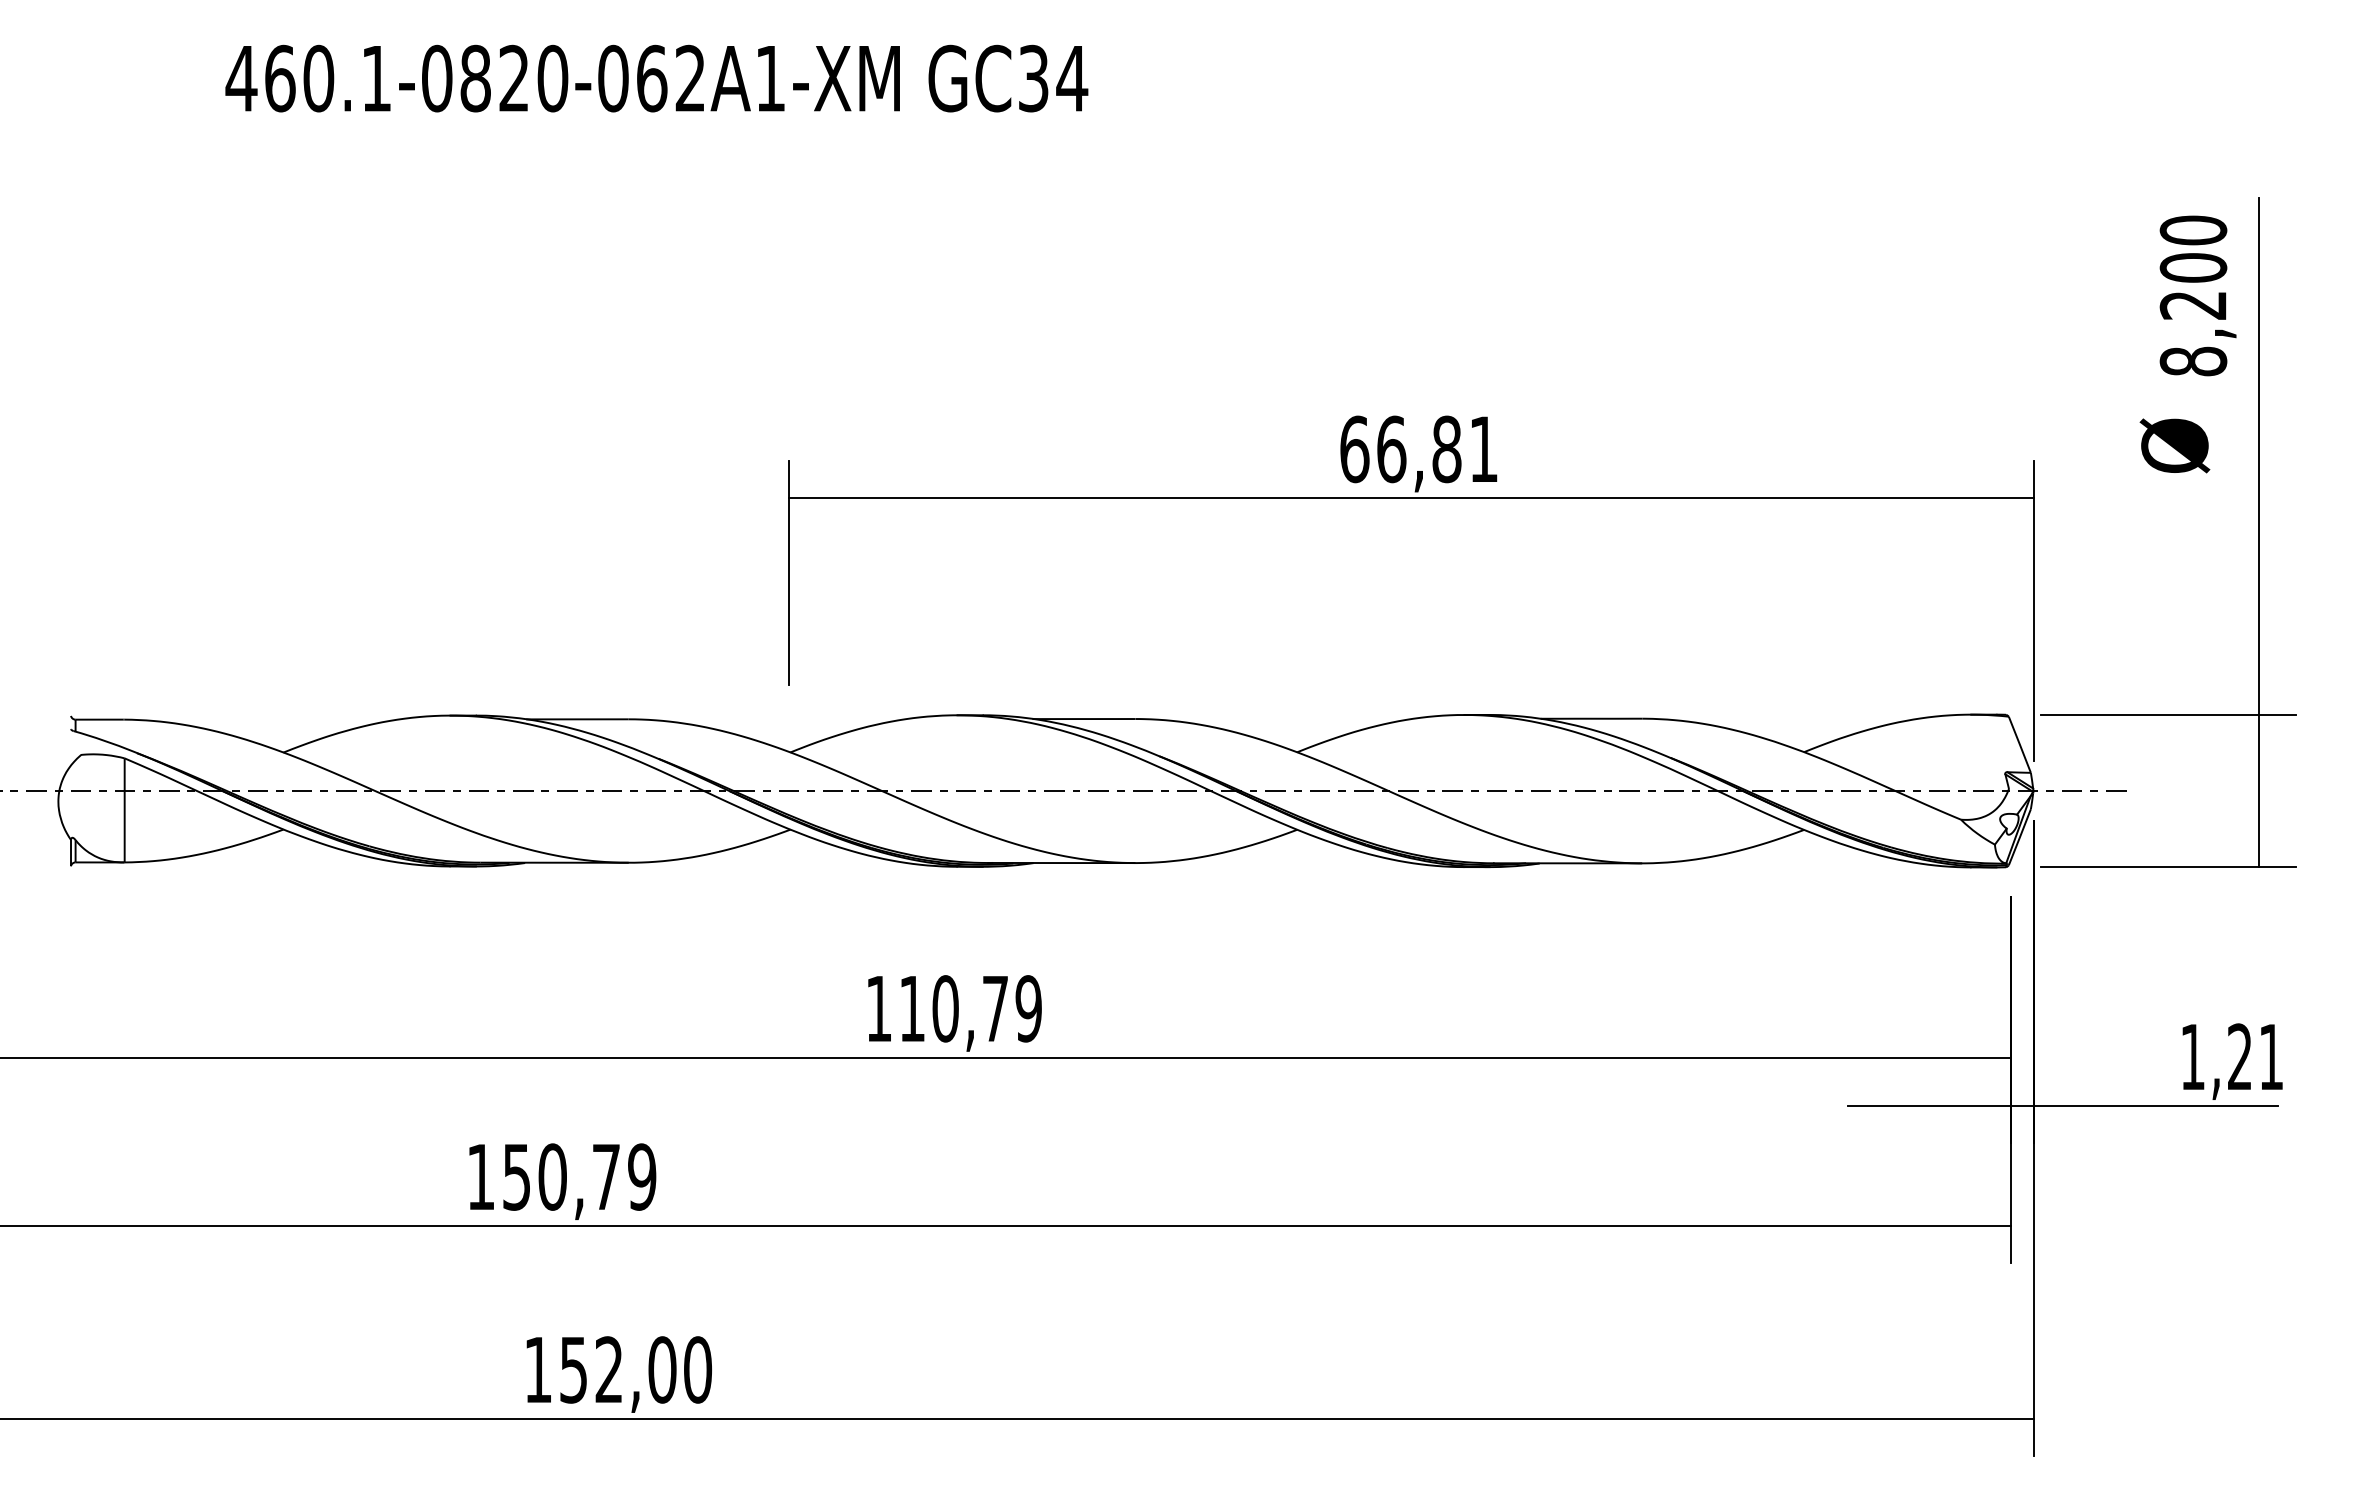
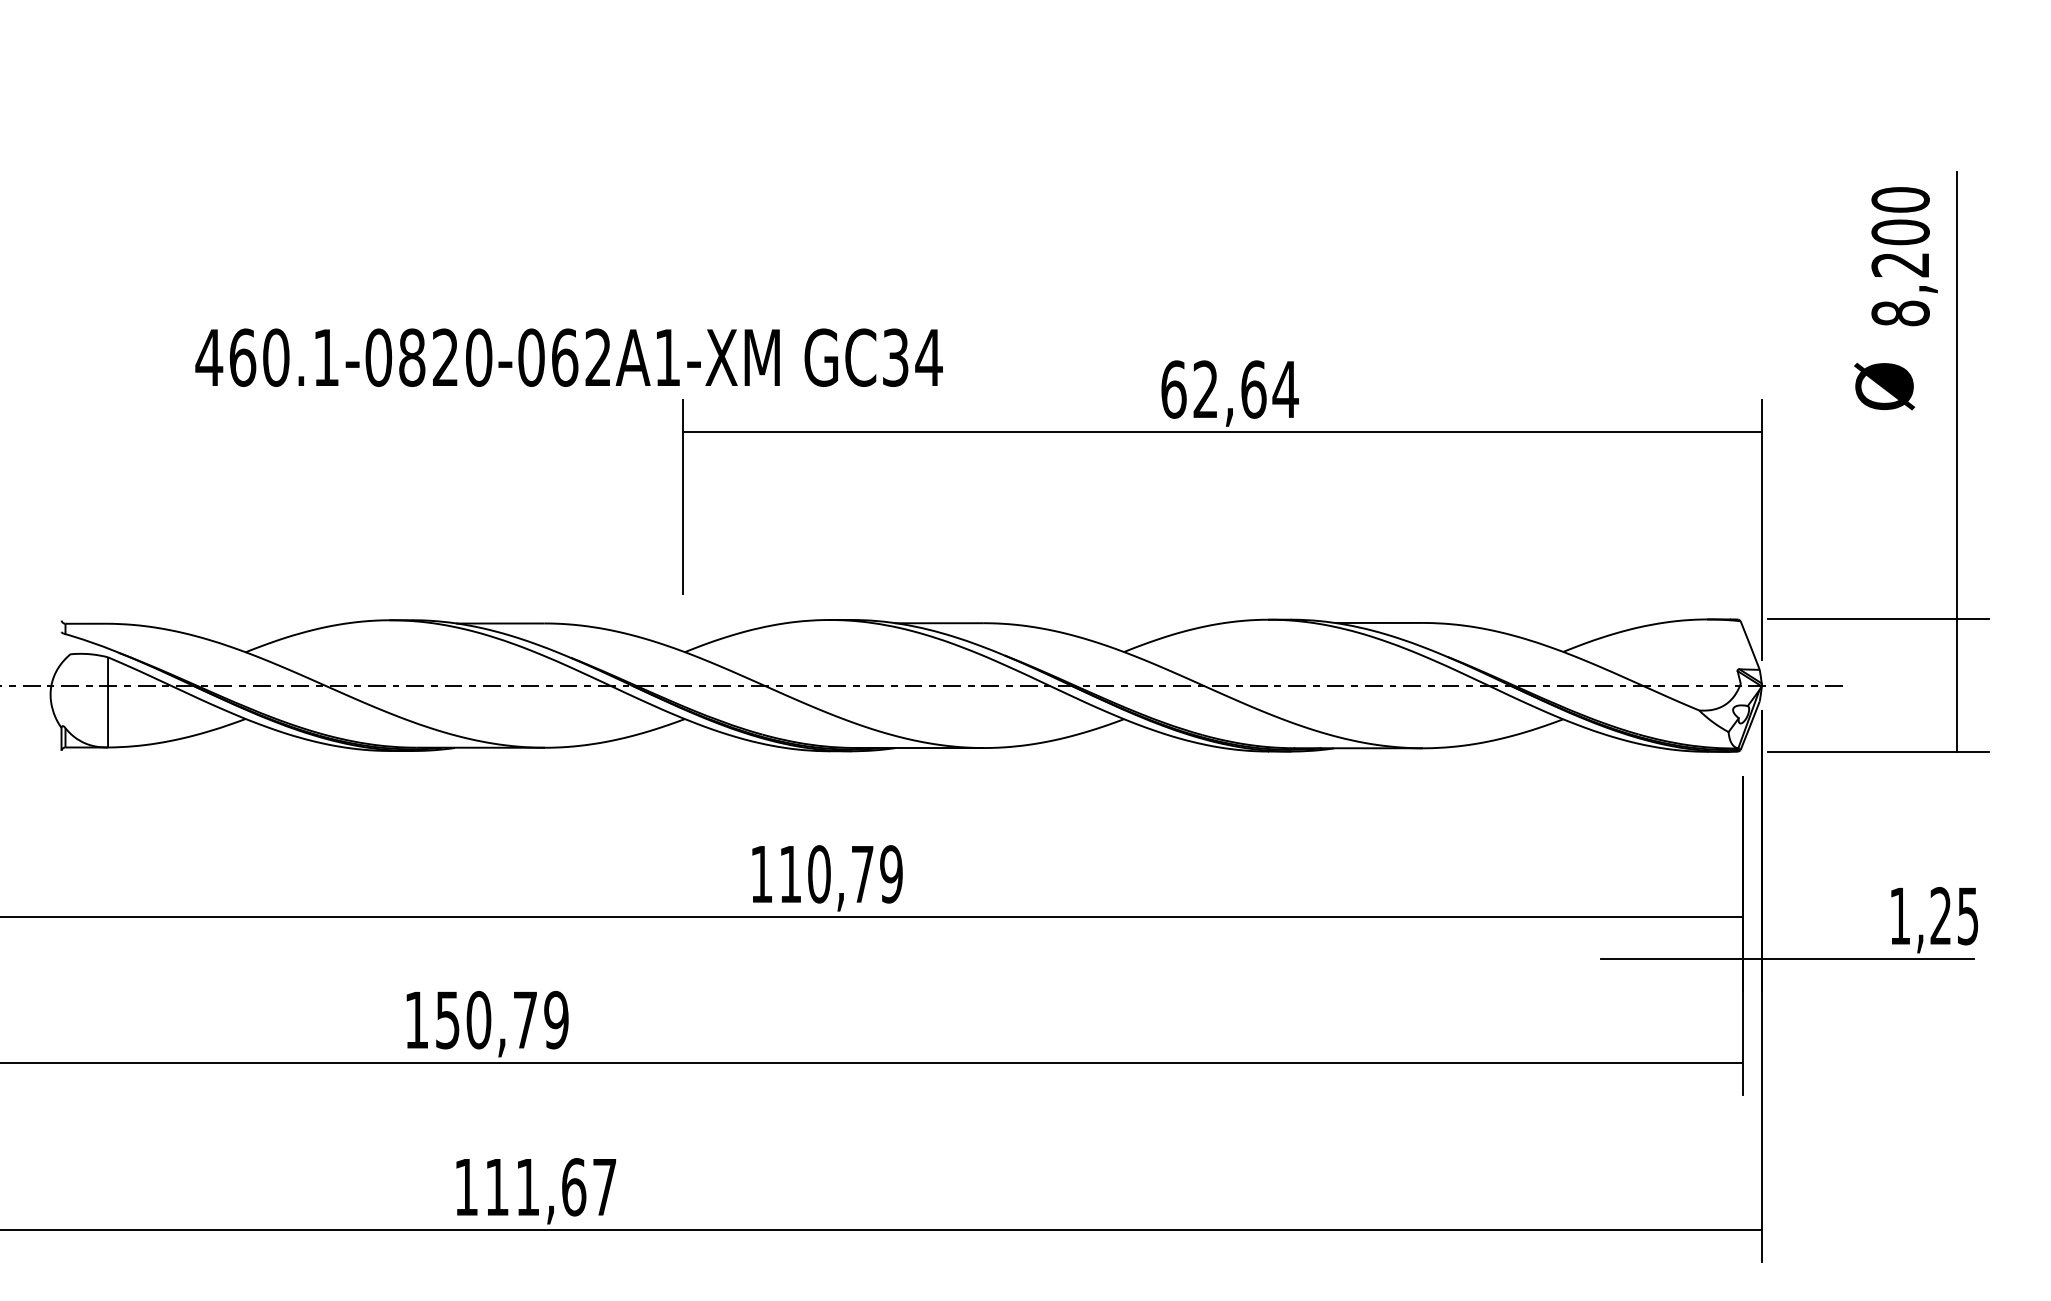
text: (656, 78) -> (568, 357), moved
text: (1438, 449) -> (1246, 389), 66,81 -> 62,64
text: (2270, 1057) -> (1967, 916), 1,21 -> 1,25
text: (636, 1369) -> (551, 1186), 152,00 -> 111,67

